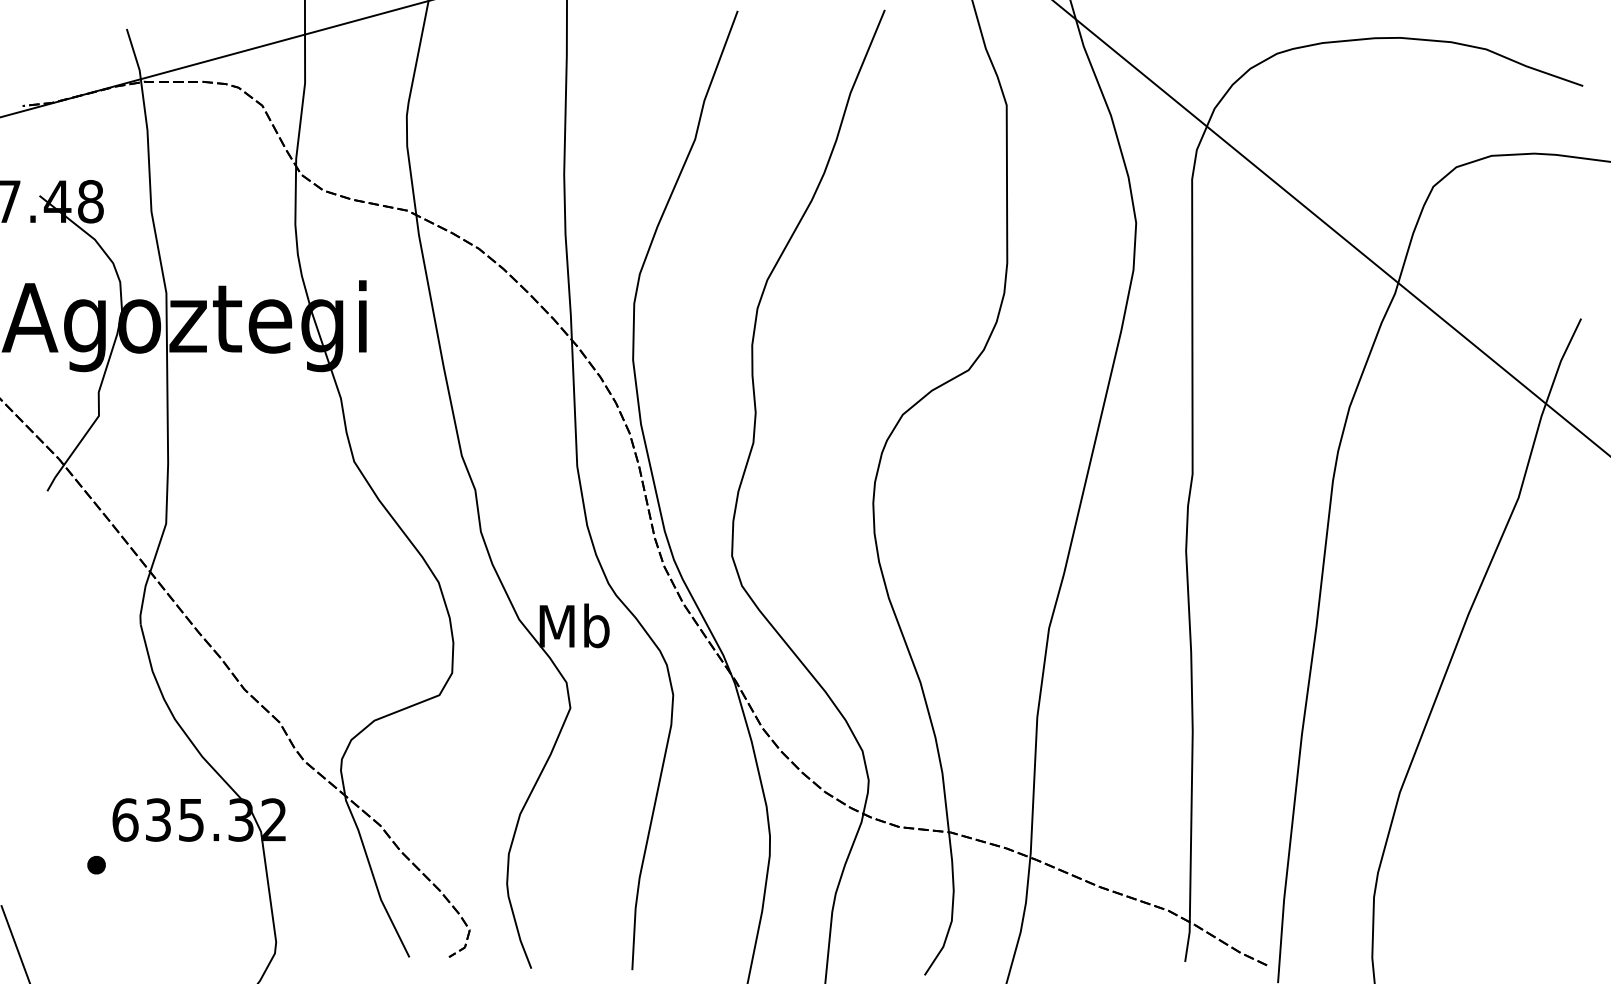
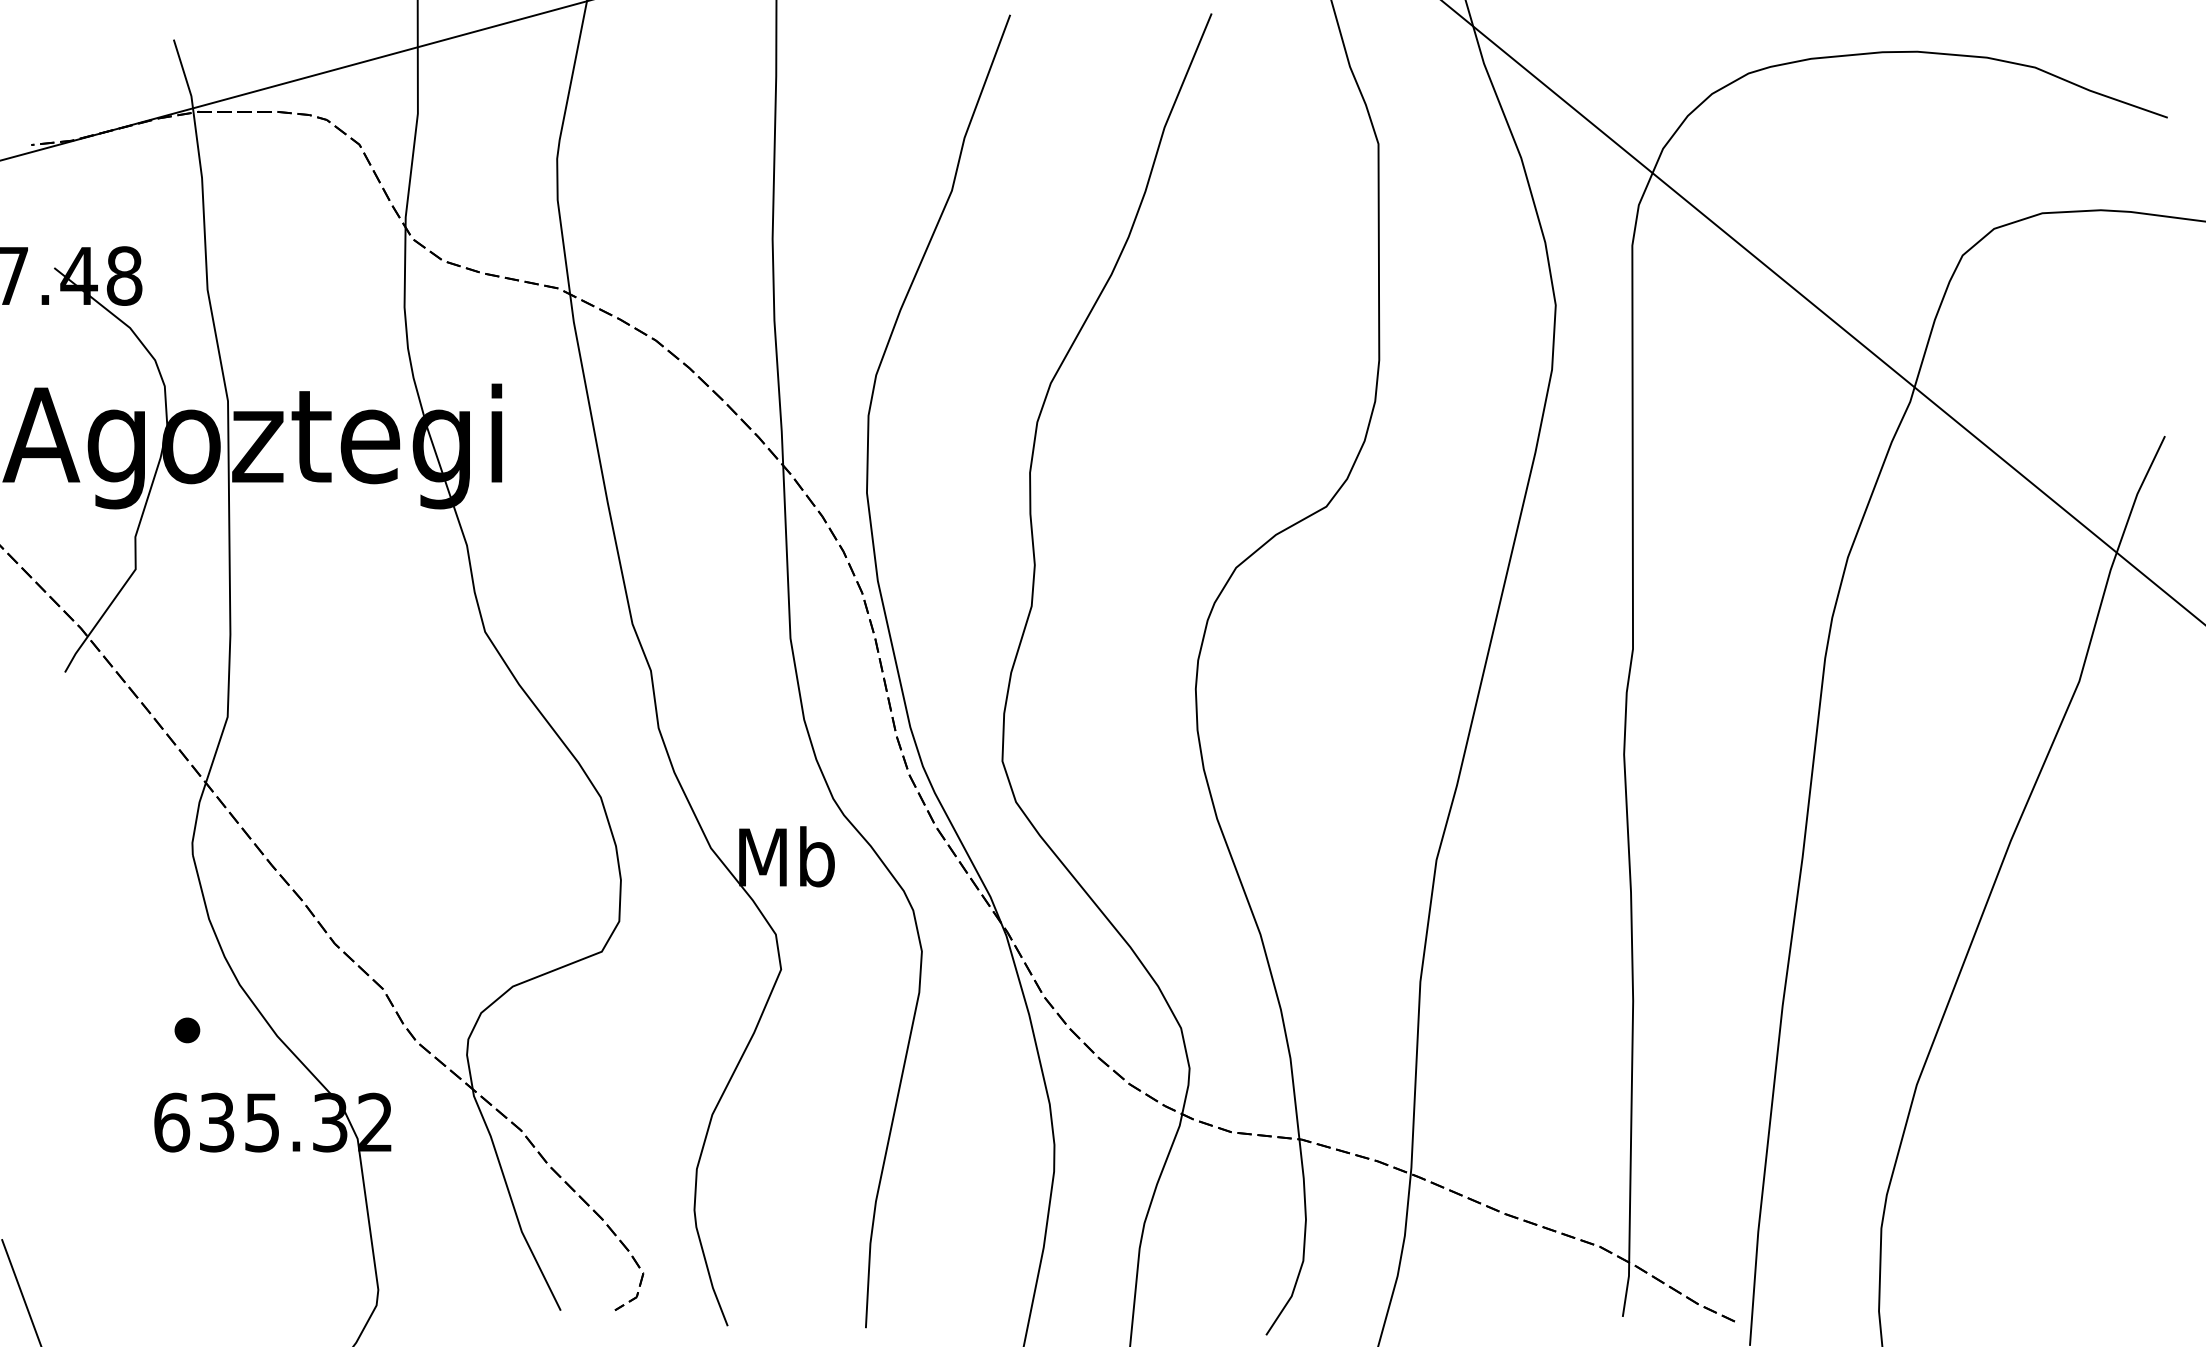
part: (96, 865) -> (187, 1030), moved

